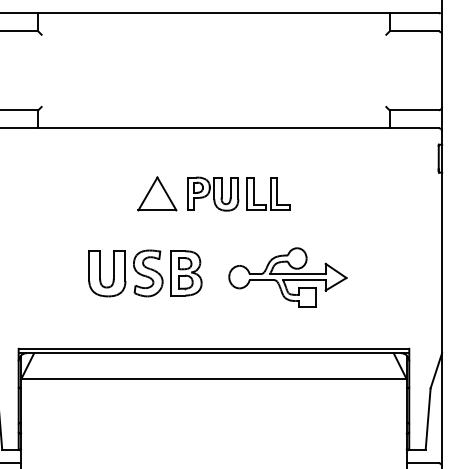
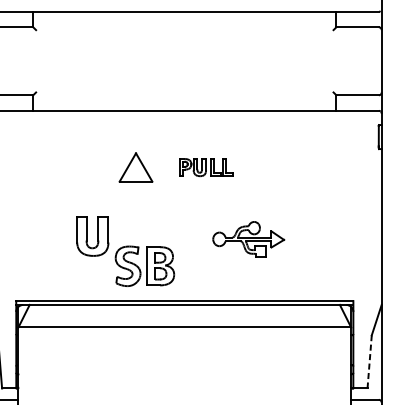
part: (238, 193) -> (205, 167), size x0.6
part: (167, 273) -> (144, 266), moved
part: (287, 277) -> (248, 239), size x0.7
line: (428, 419) -> (369, 362), solid -> dashed

